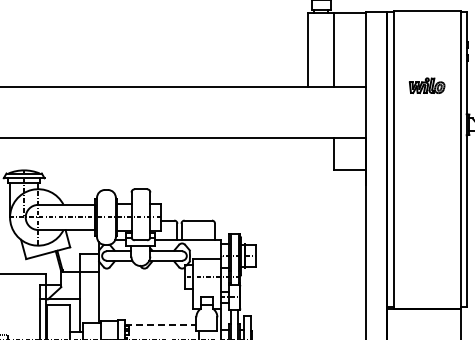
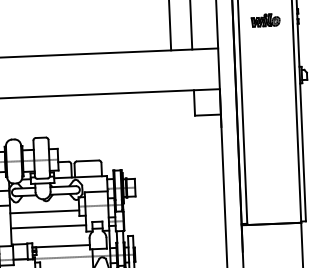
part: (427, 85) -> (266, 20), moved
line: (141, 281) -> (44, 211), added
line: (145, 300) -> (48, 226), added
line: (160, 325) -> (61, 246), dashed -> solid

